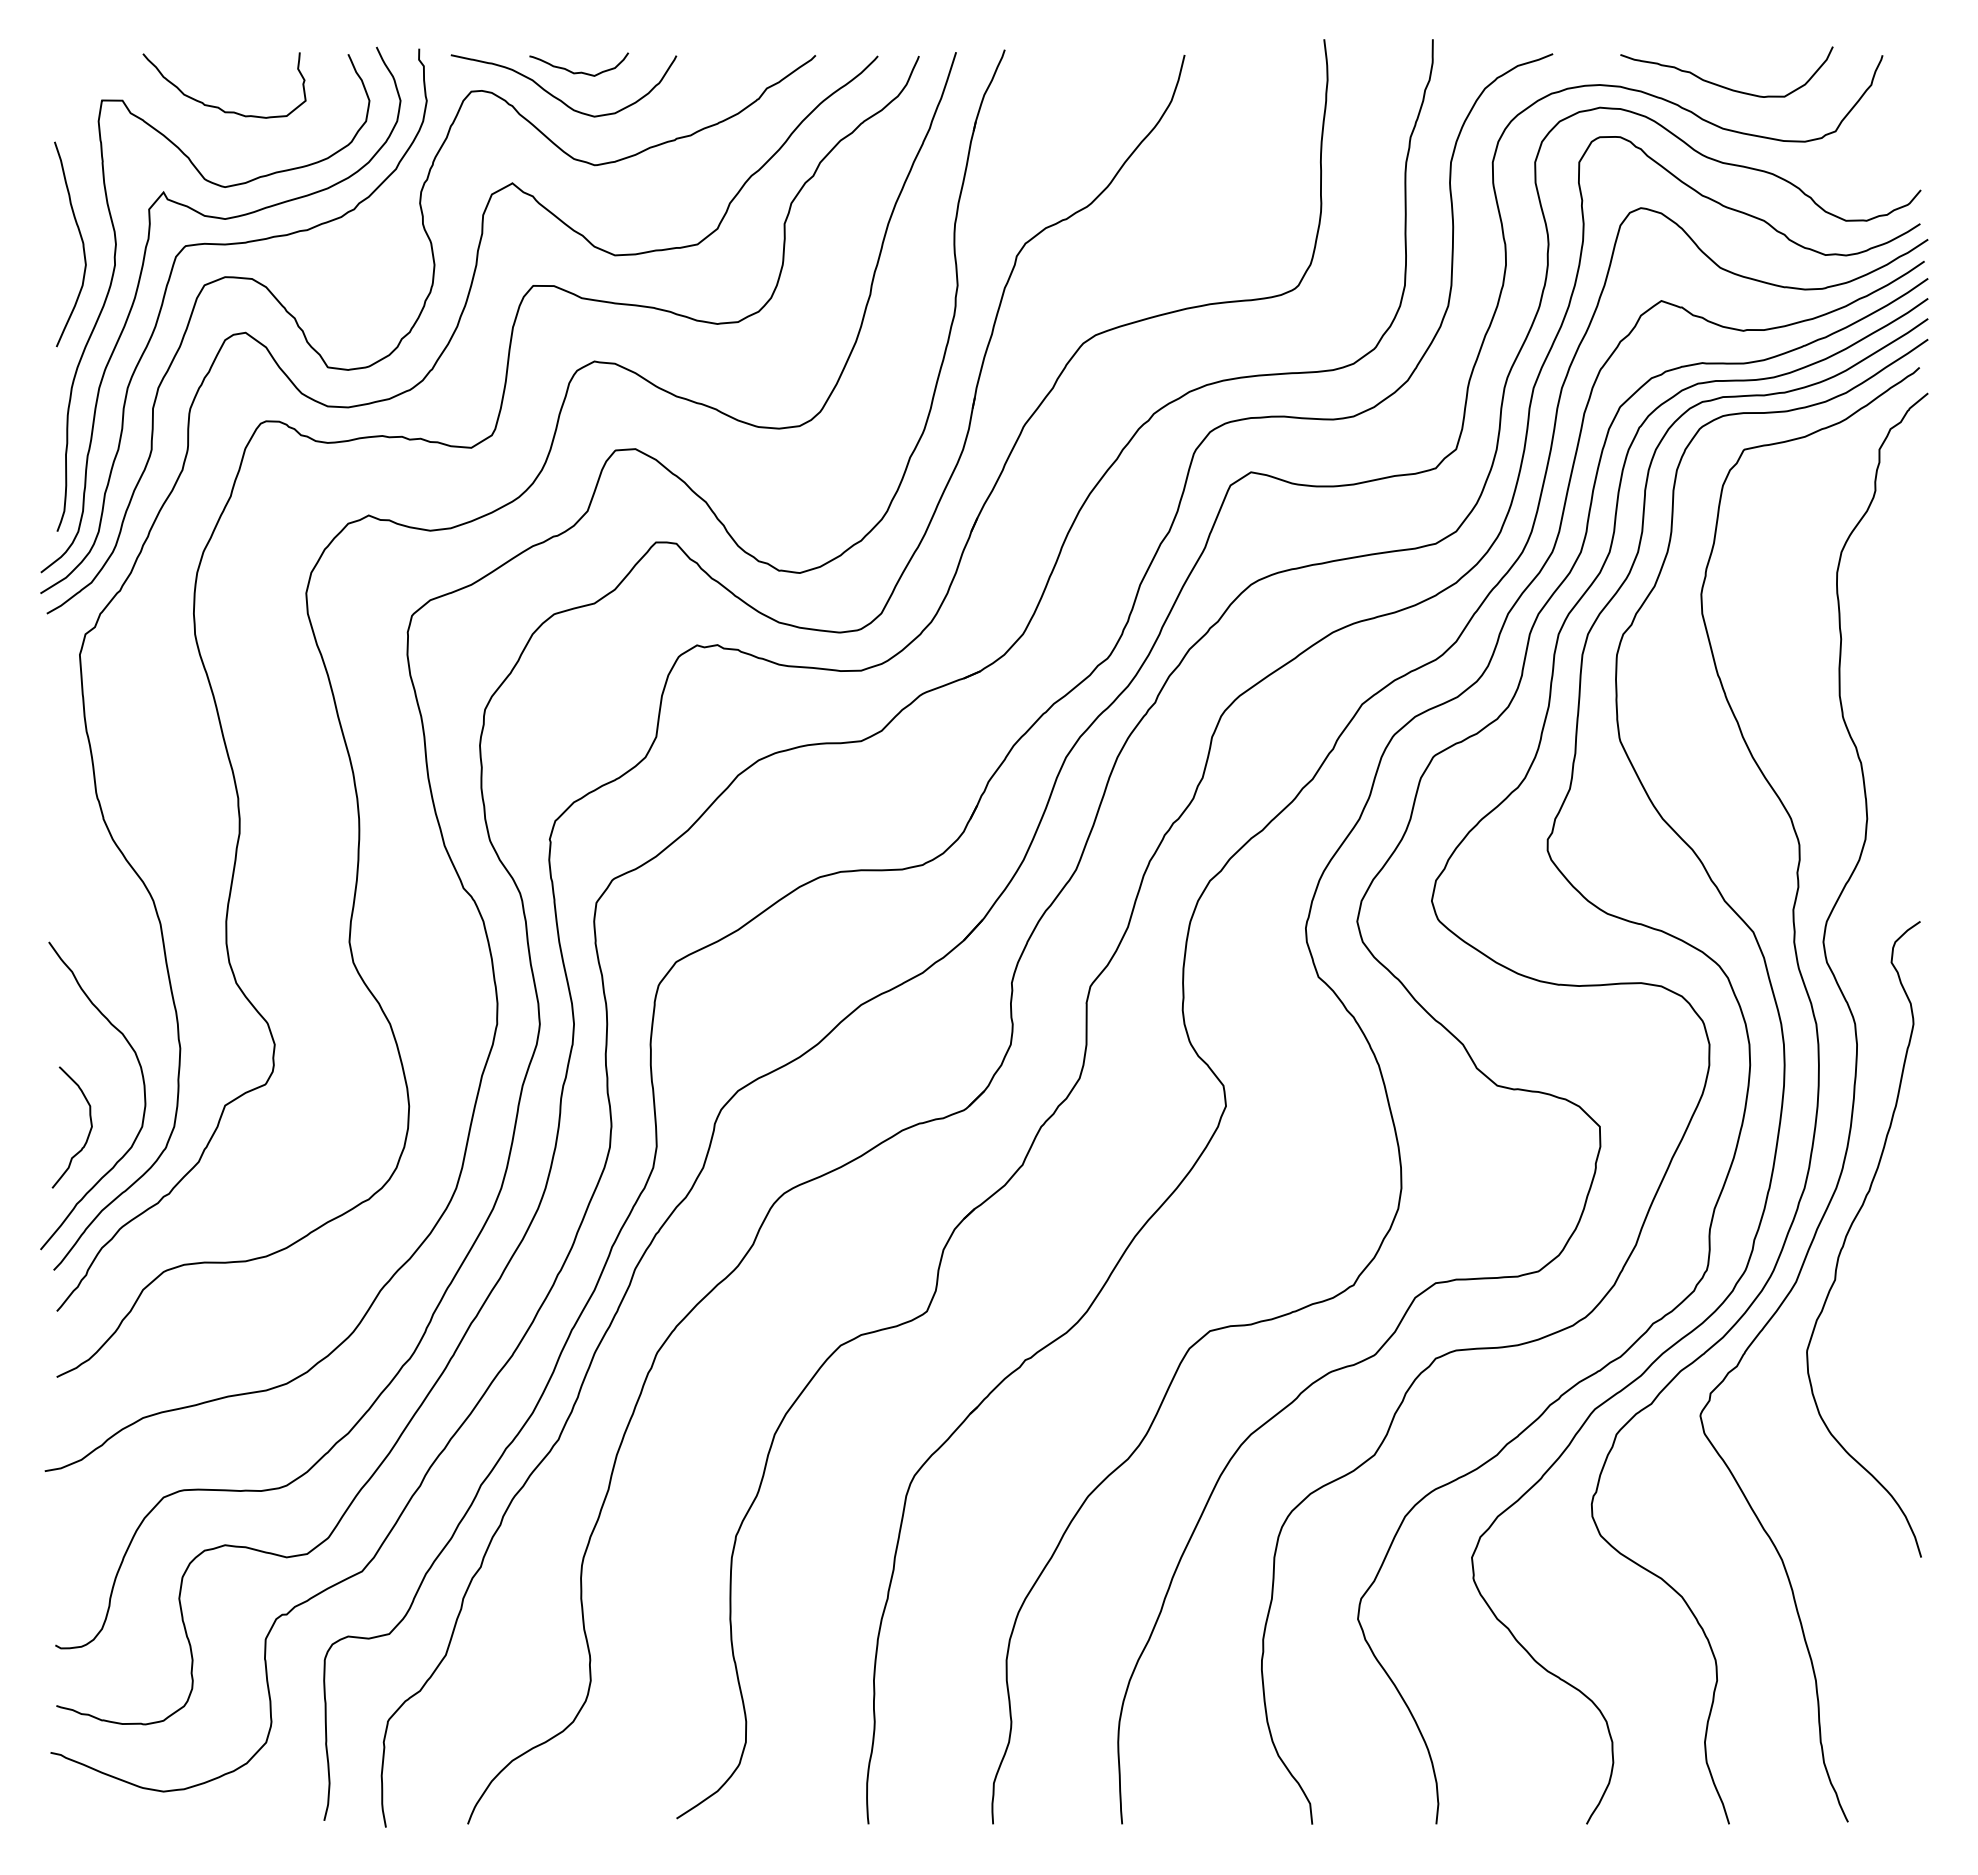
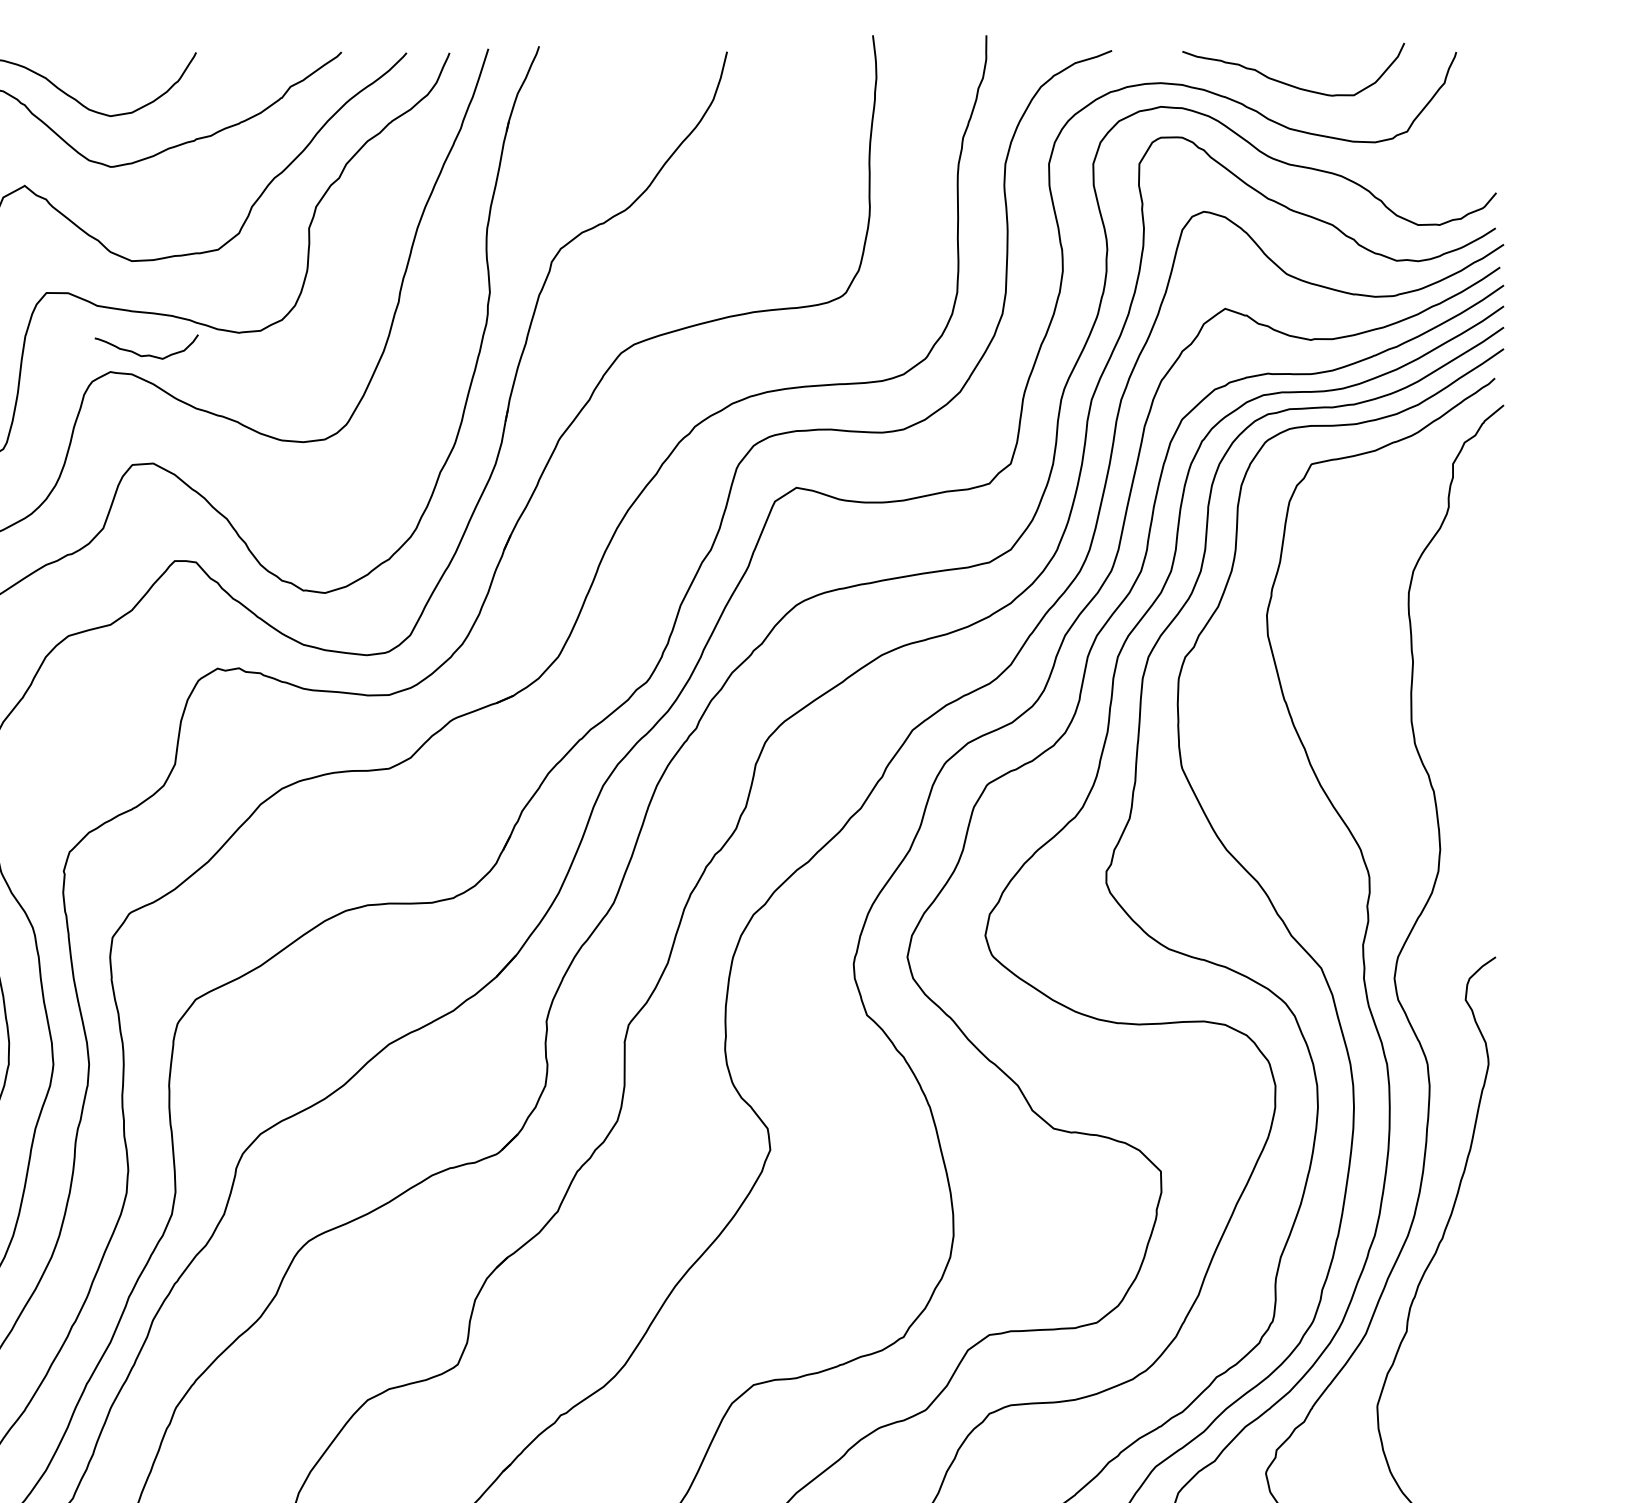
curve: (580, 71) -> (148, 354), moved

